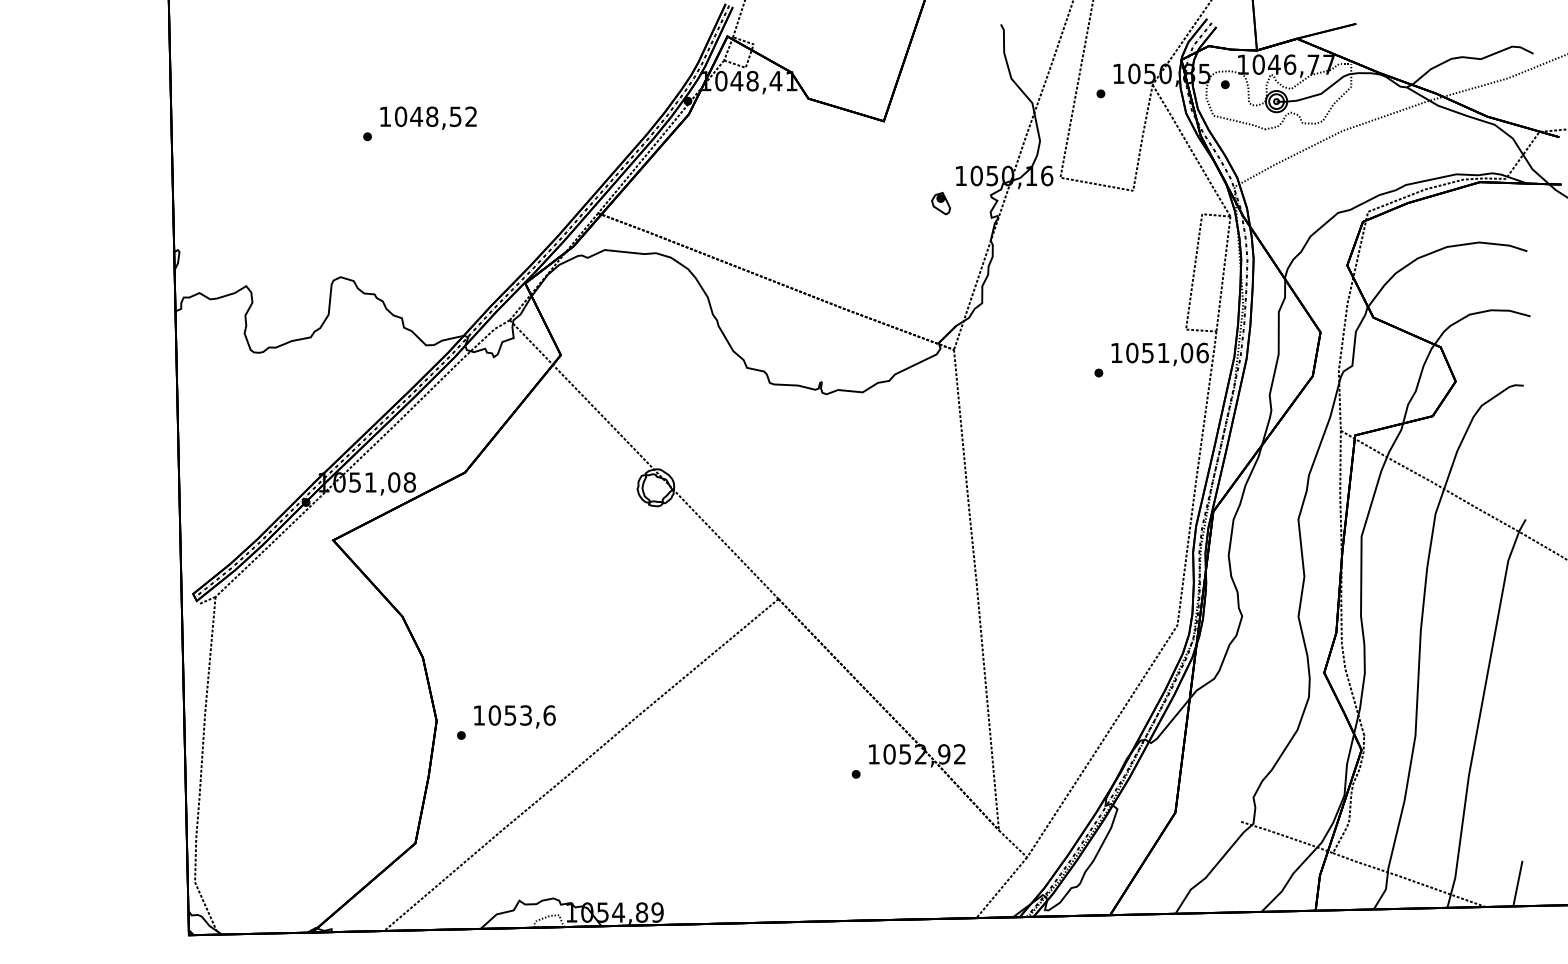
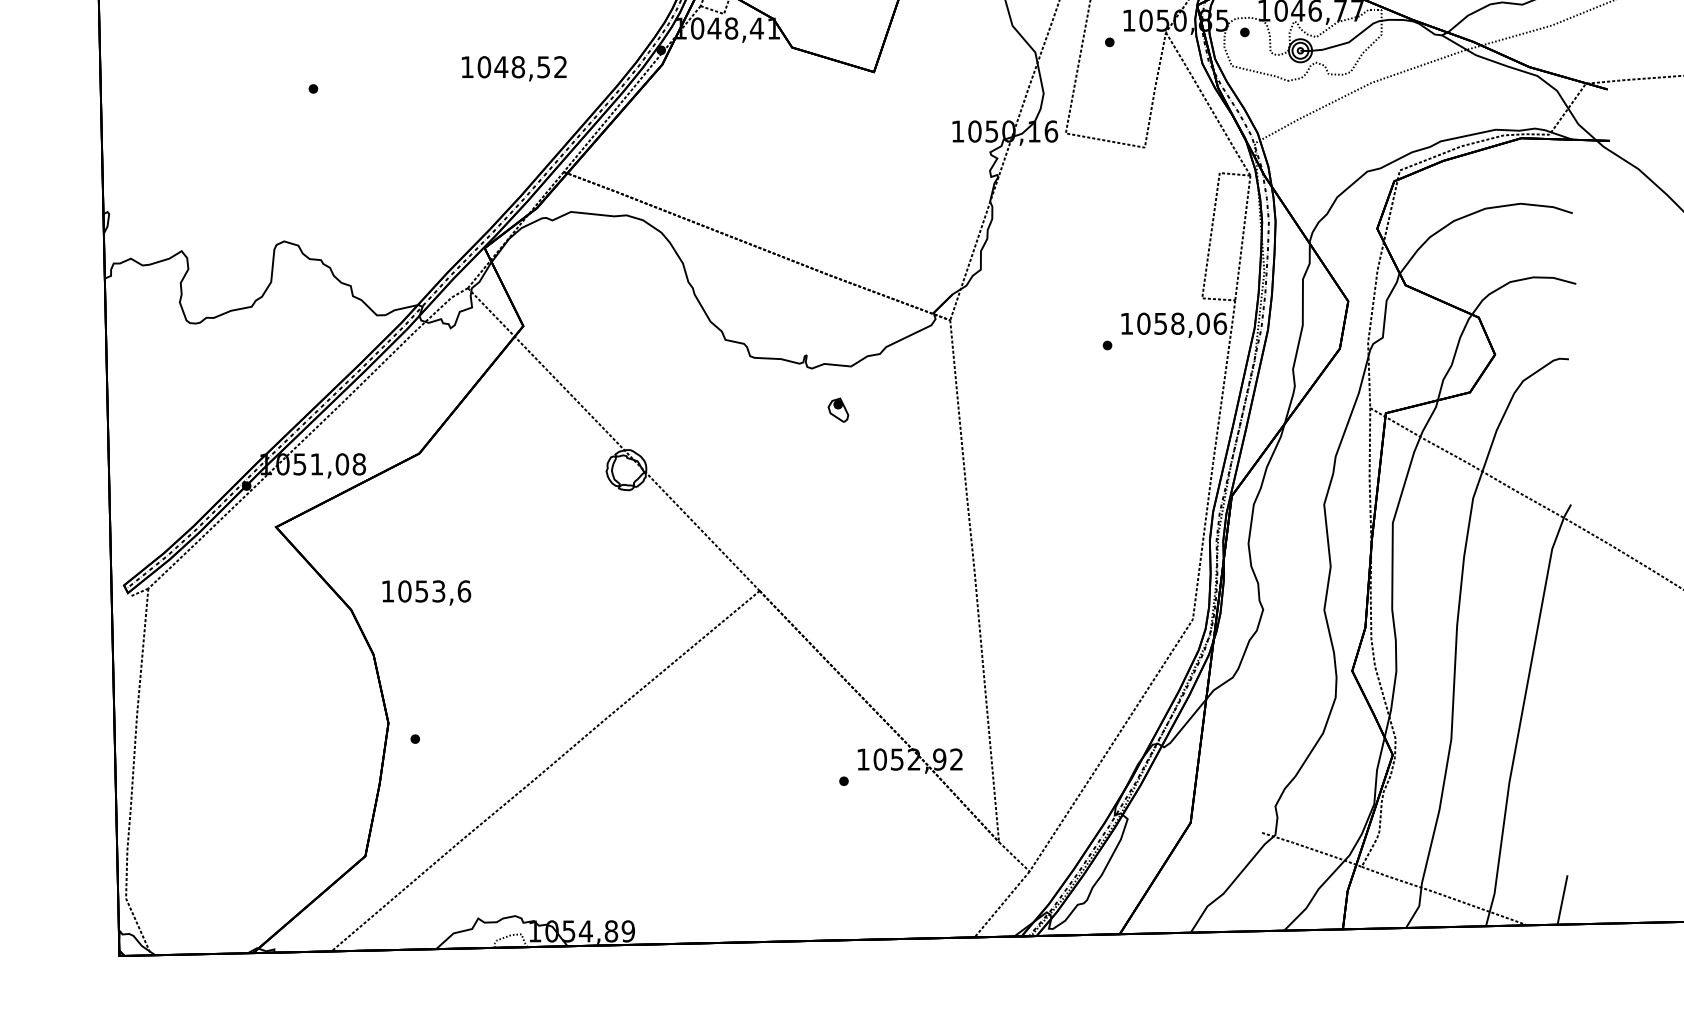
text: (428, 117) -> (514, 68), moved
part: (940, 203) -> (837, 410), moved
text: (1163, 352) -> (1177, 323), 1051,06 -> 1058,06
text: (514, 716) -> (426, 592), moved

